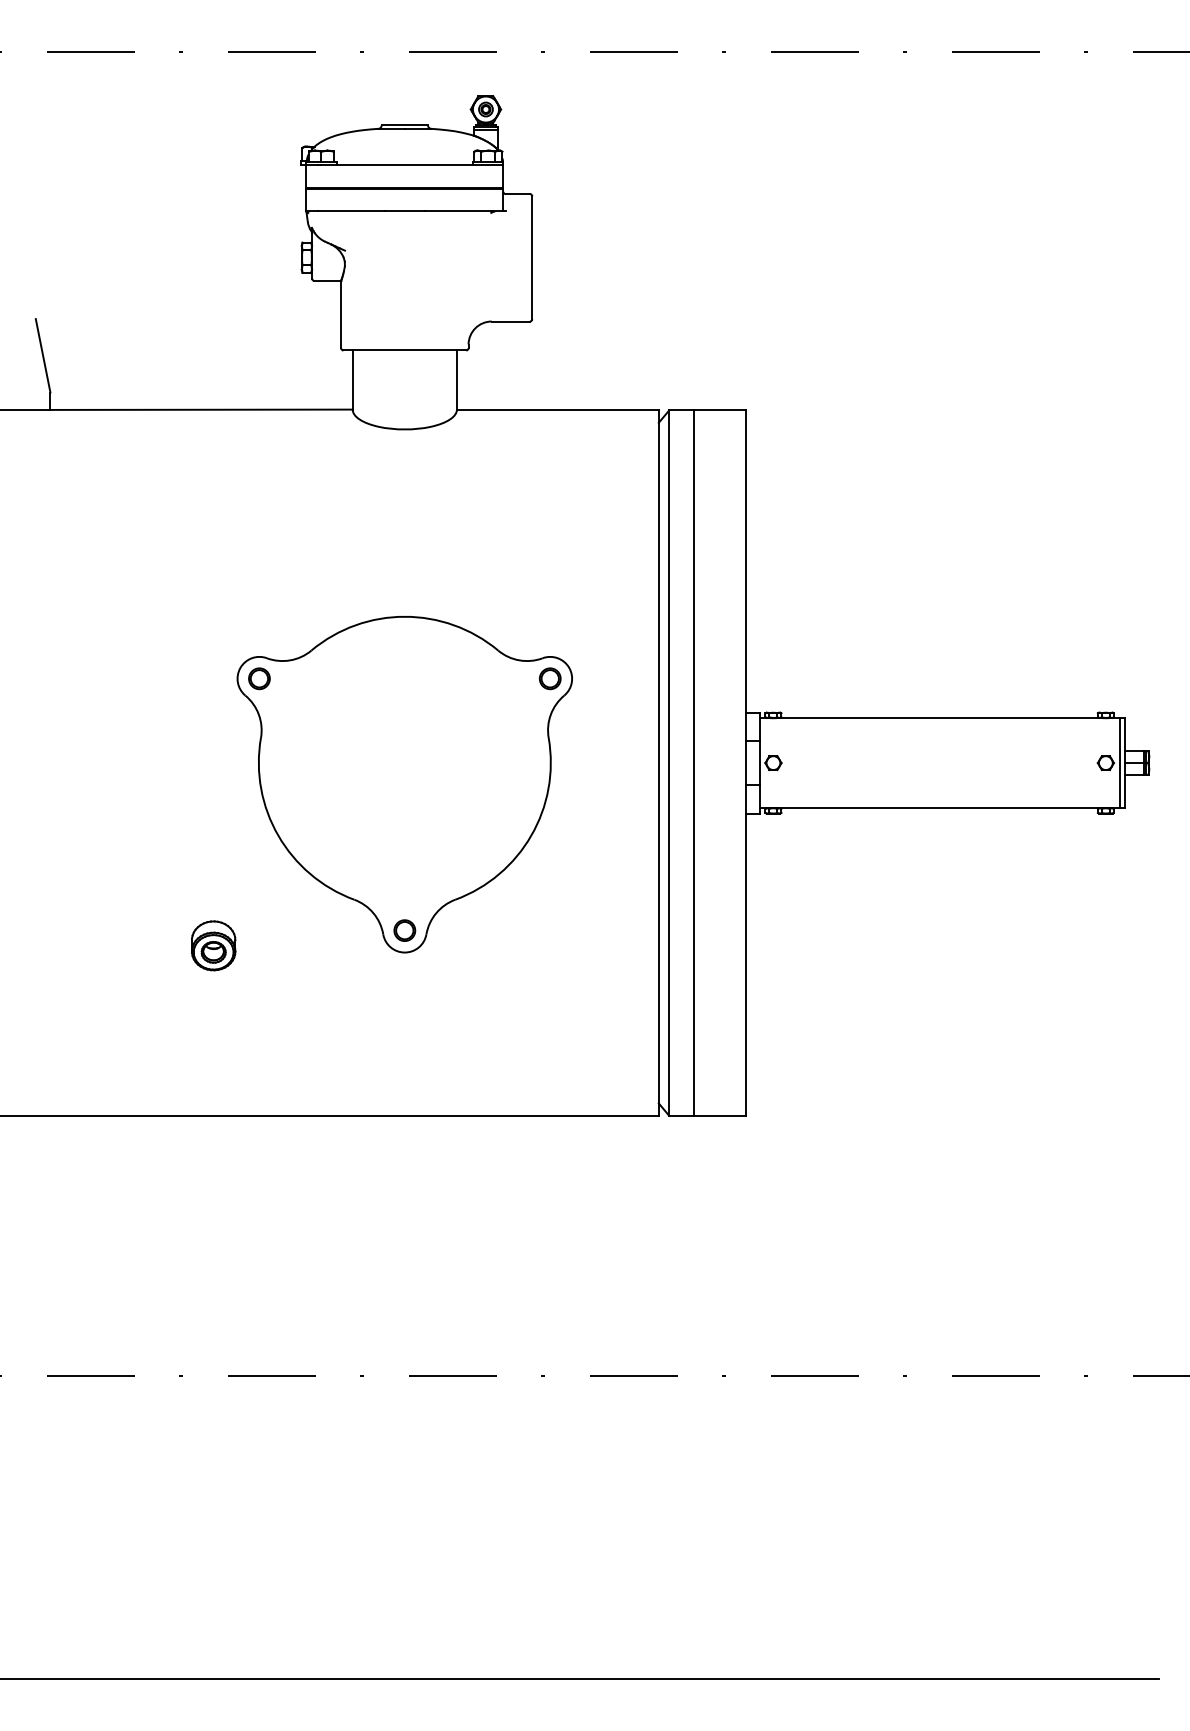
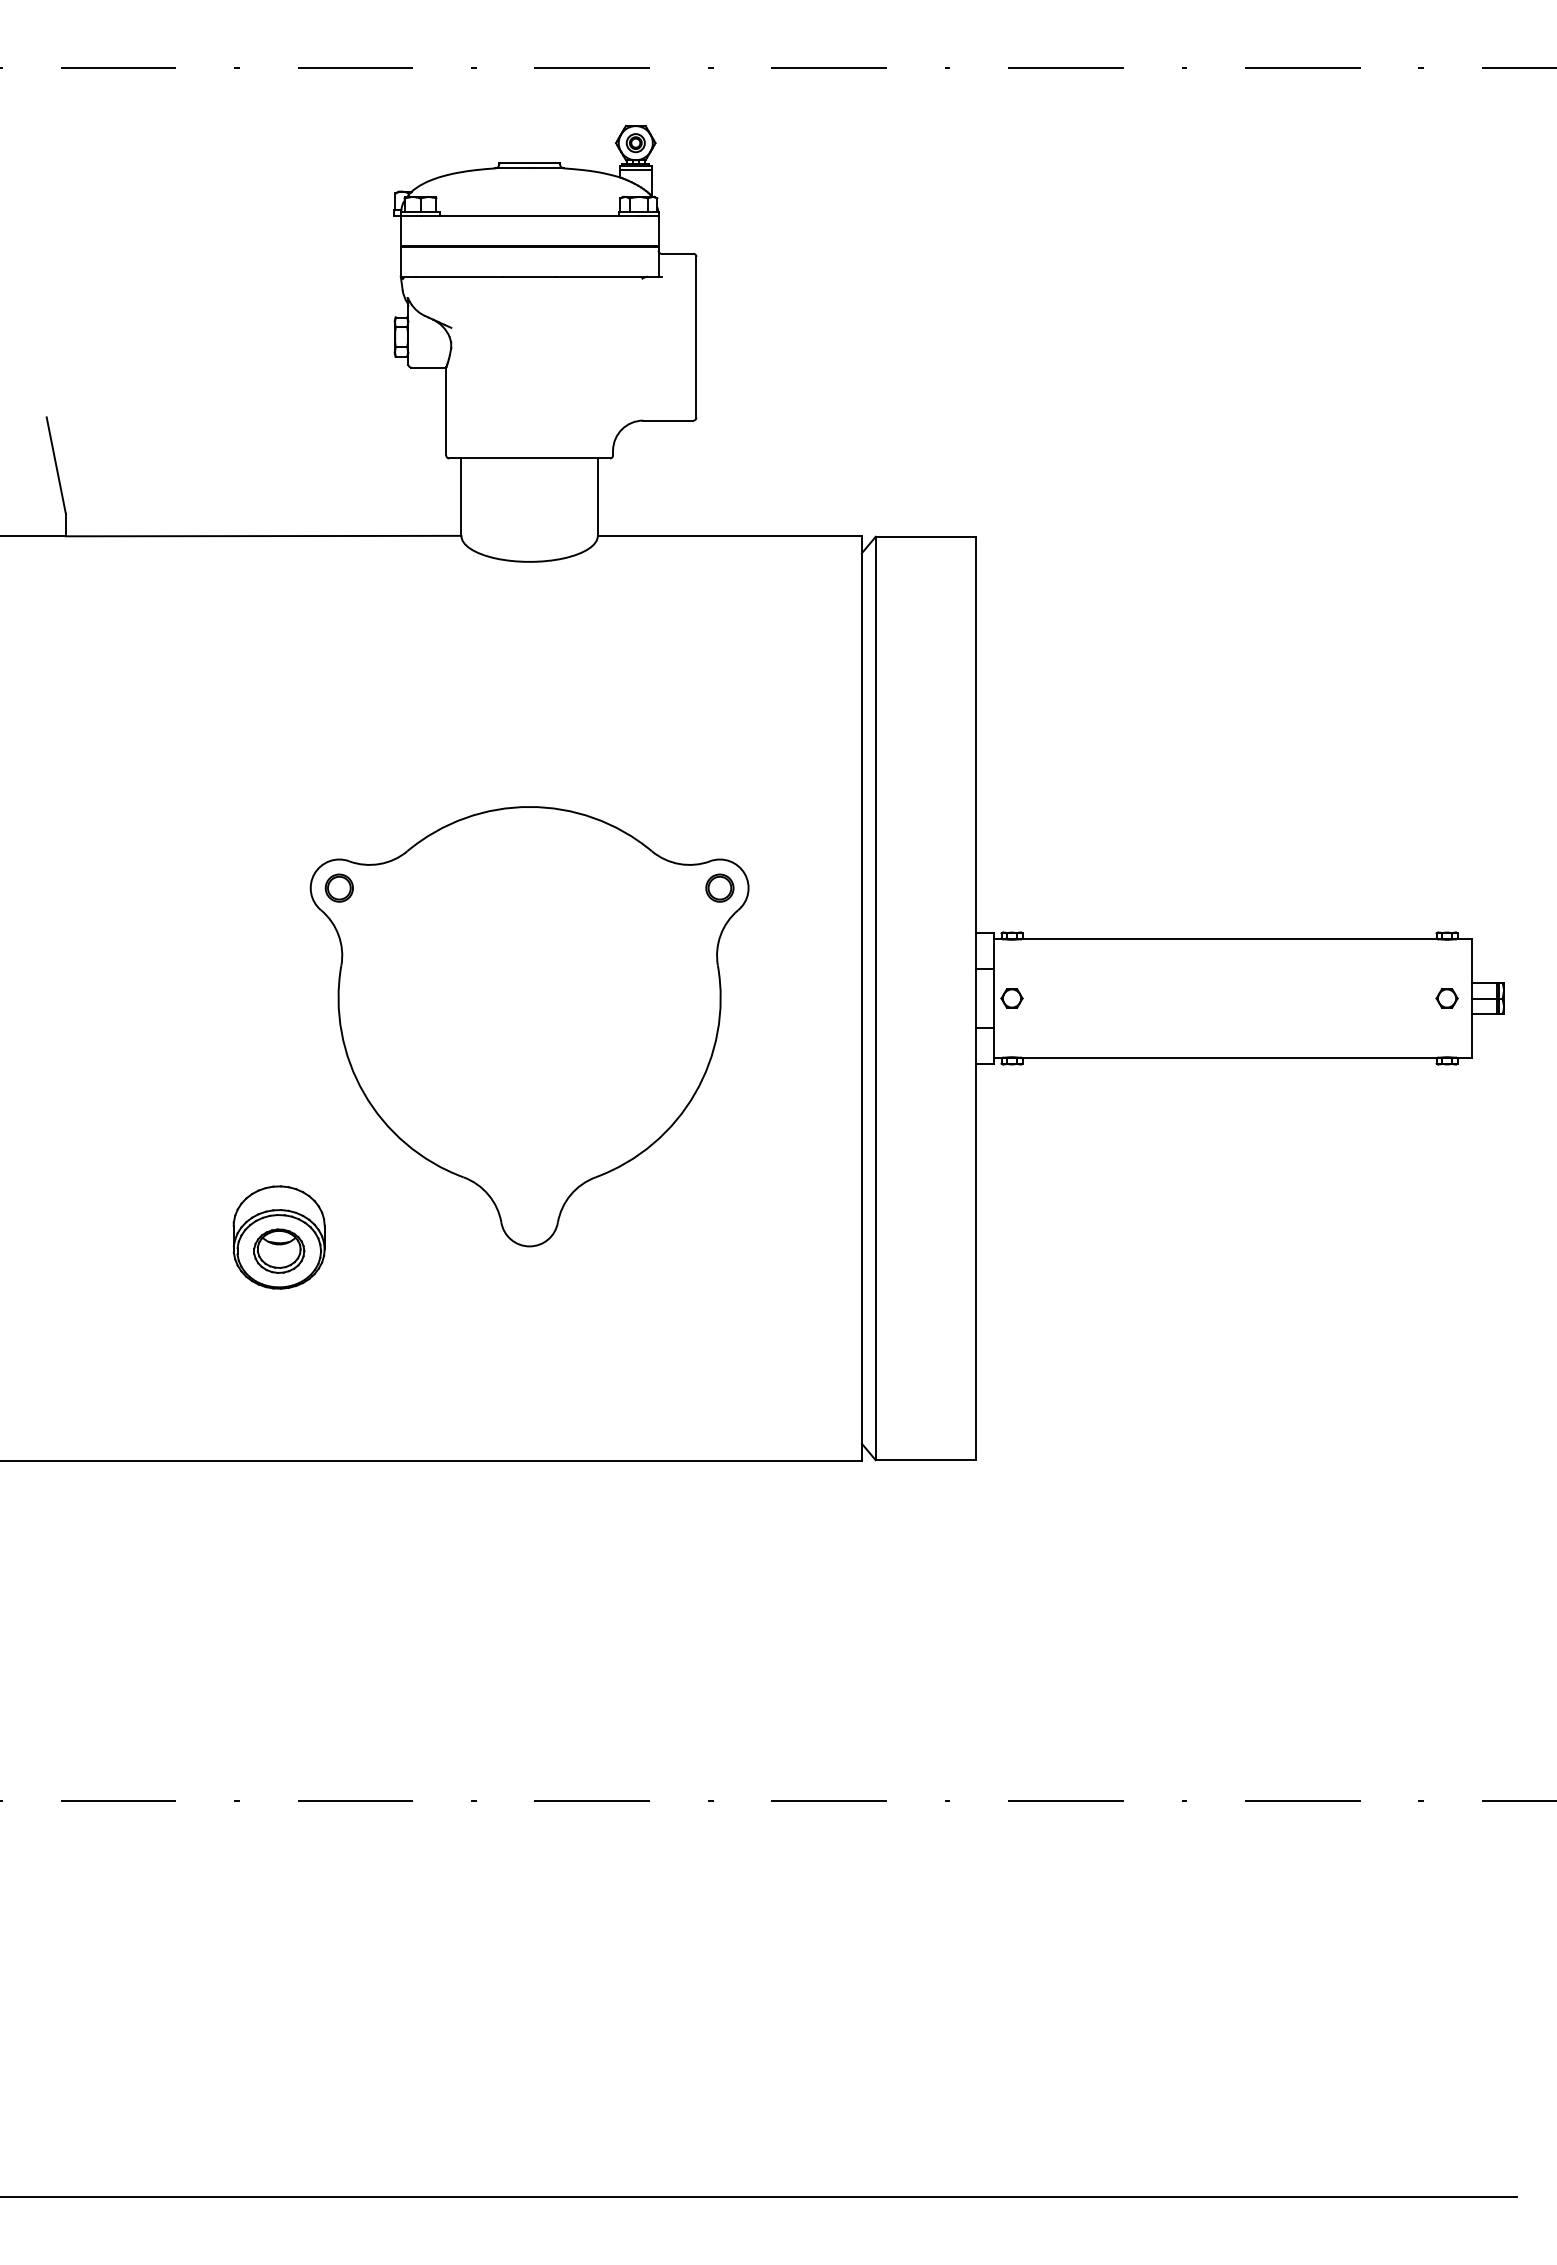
line: (693, 762) -> (907, 997), removed
line: (1119, 762) -> (1464, 997), removed
part: (404, 930) -> (529, 1217), removed
part: (213, 945) -> (279, 1237), size x1.6

